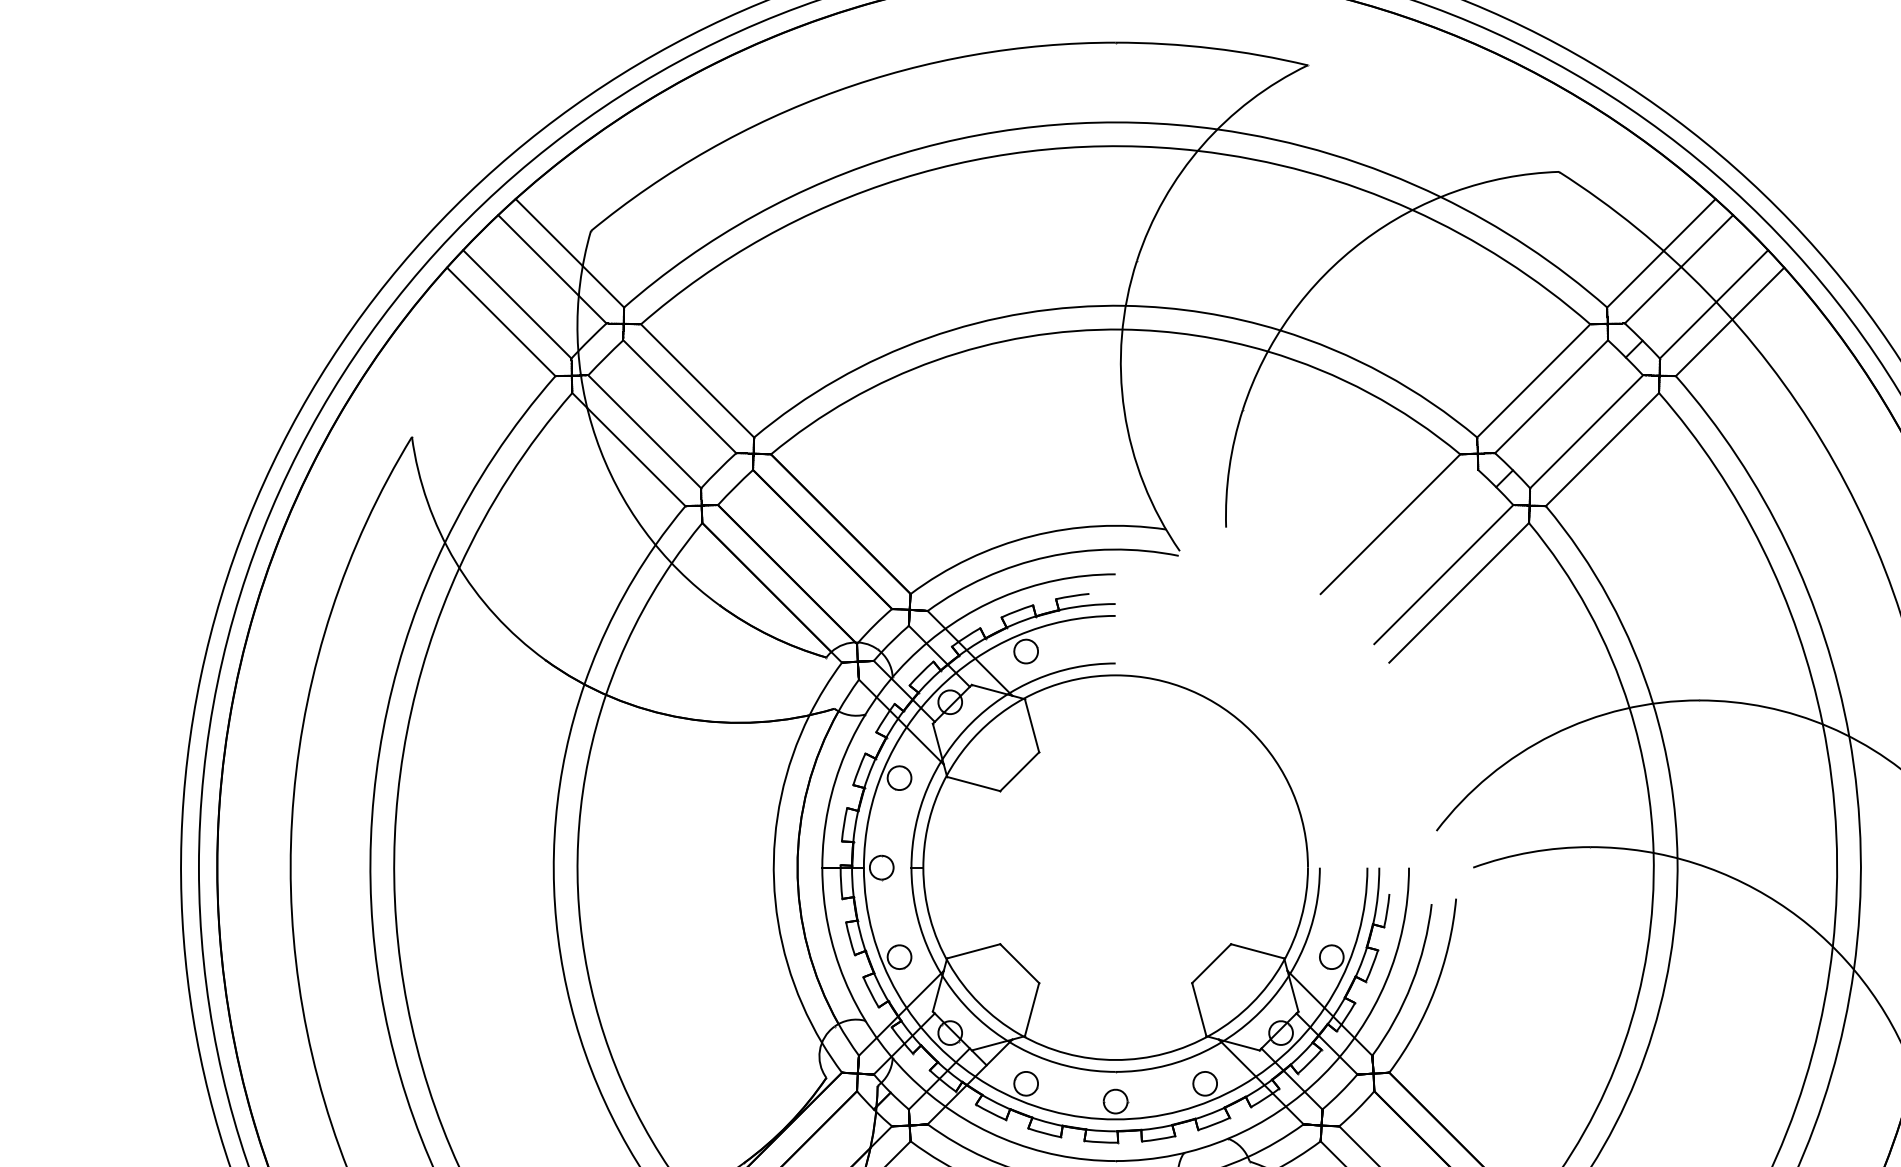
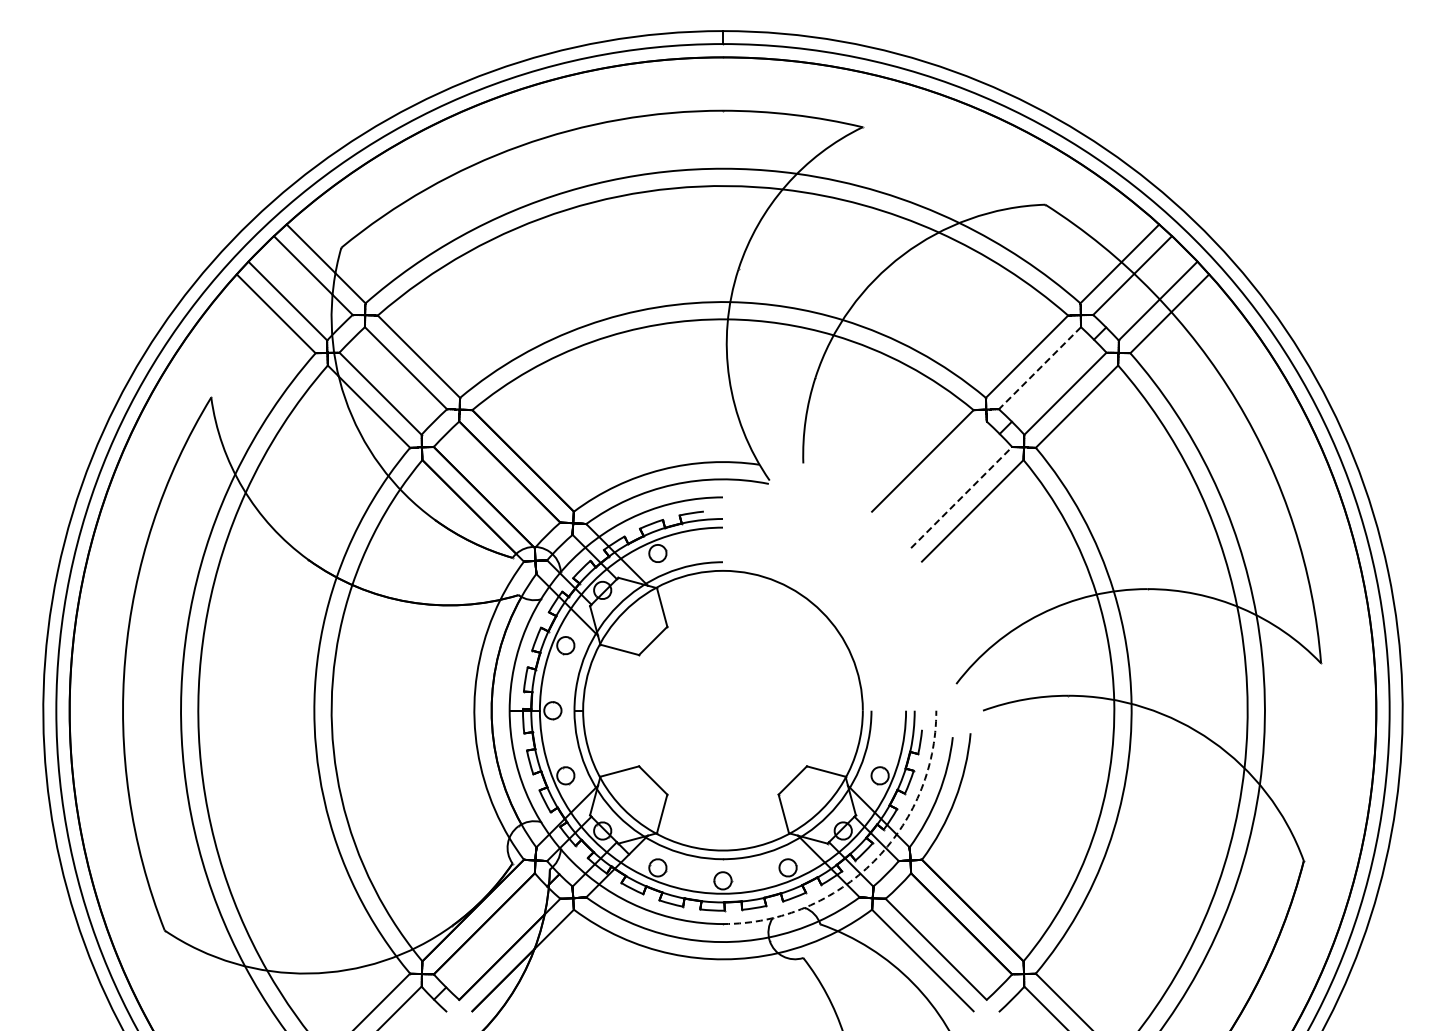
line: (1550, 397) -> (1039, 368), solid -> dashed
line: (1443, 574) -> (961, 497), solid -> dashed
arc: (1322, 1075) -> (873, 861), solid -> dashed

